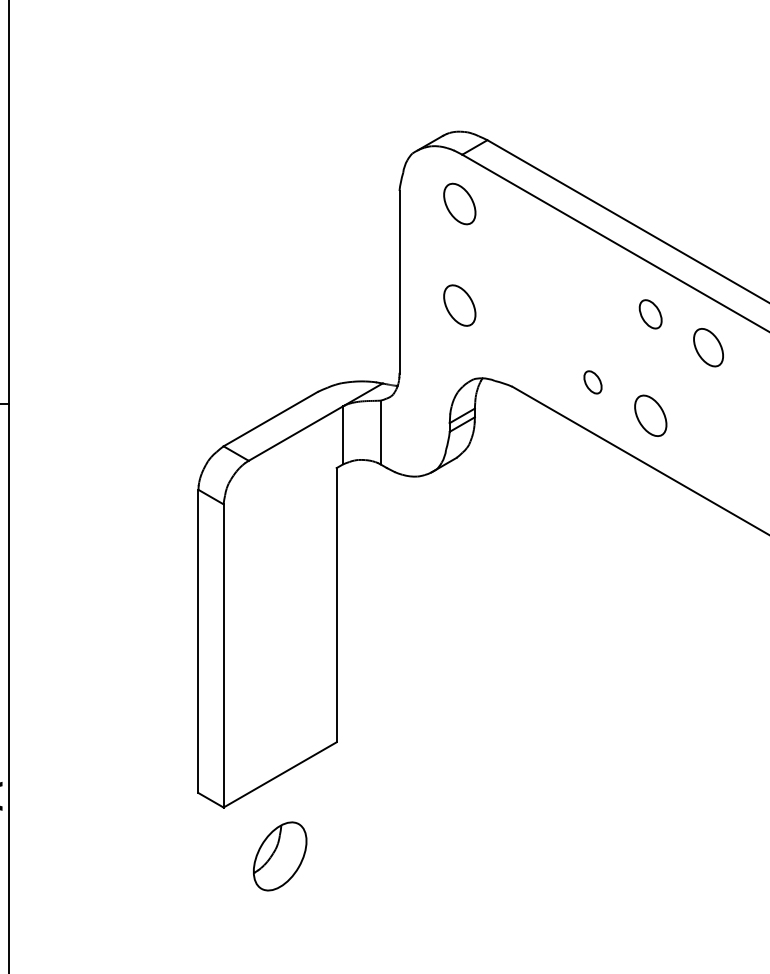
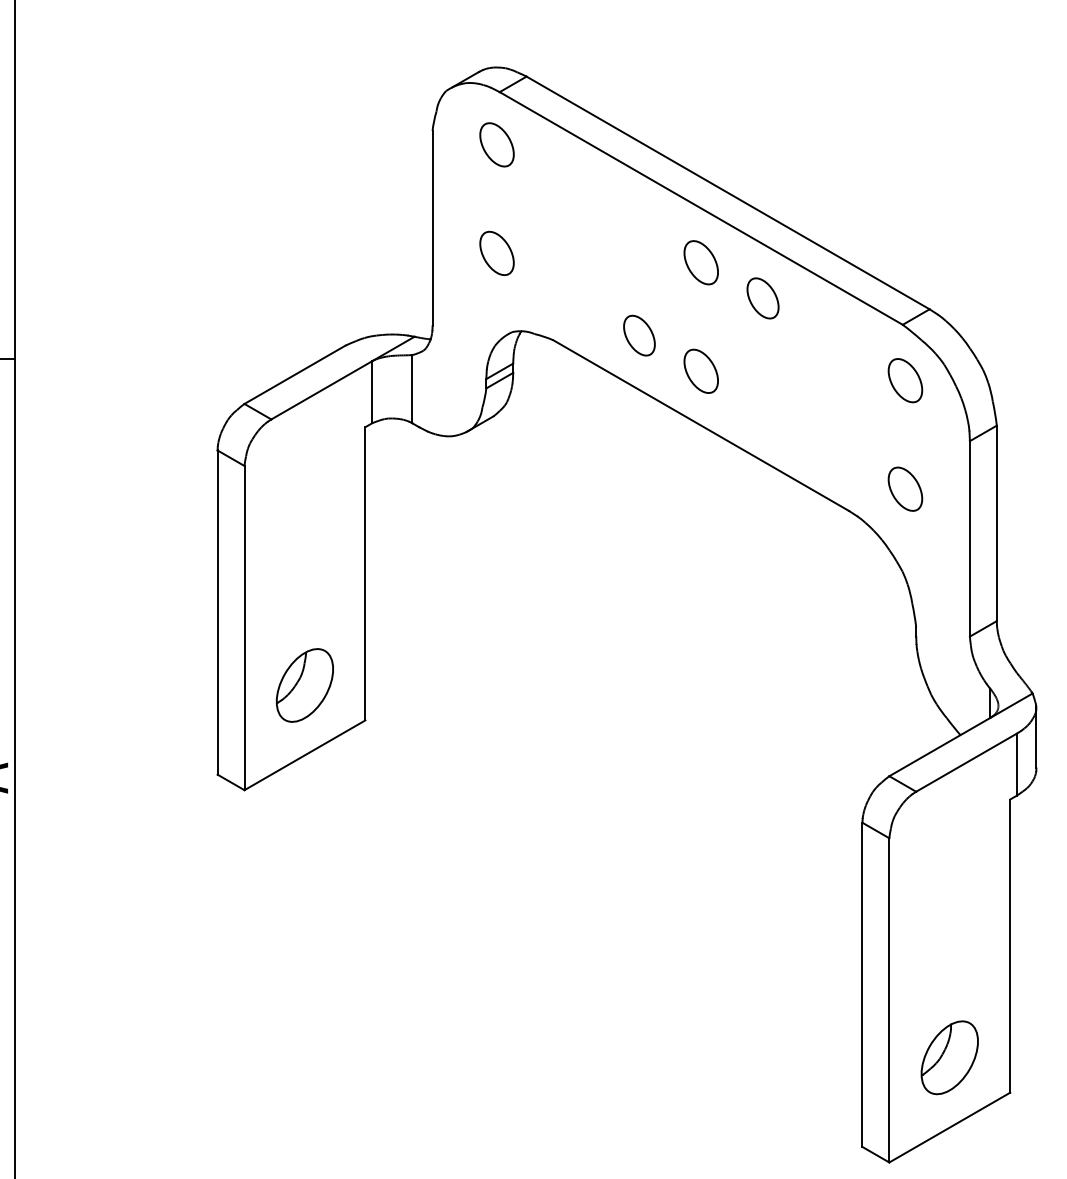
part: (650, 314) -> (700, 262), size x1.43
part: (593, 382) -> (639, 335), size x1.67
part: (279, 856) -> (304, 685), moved

